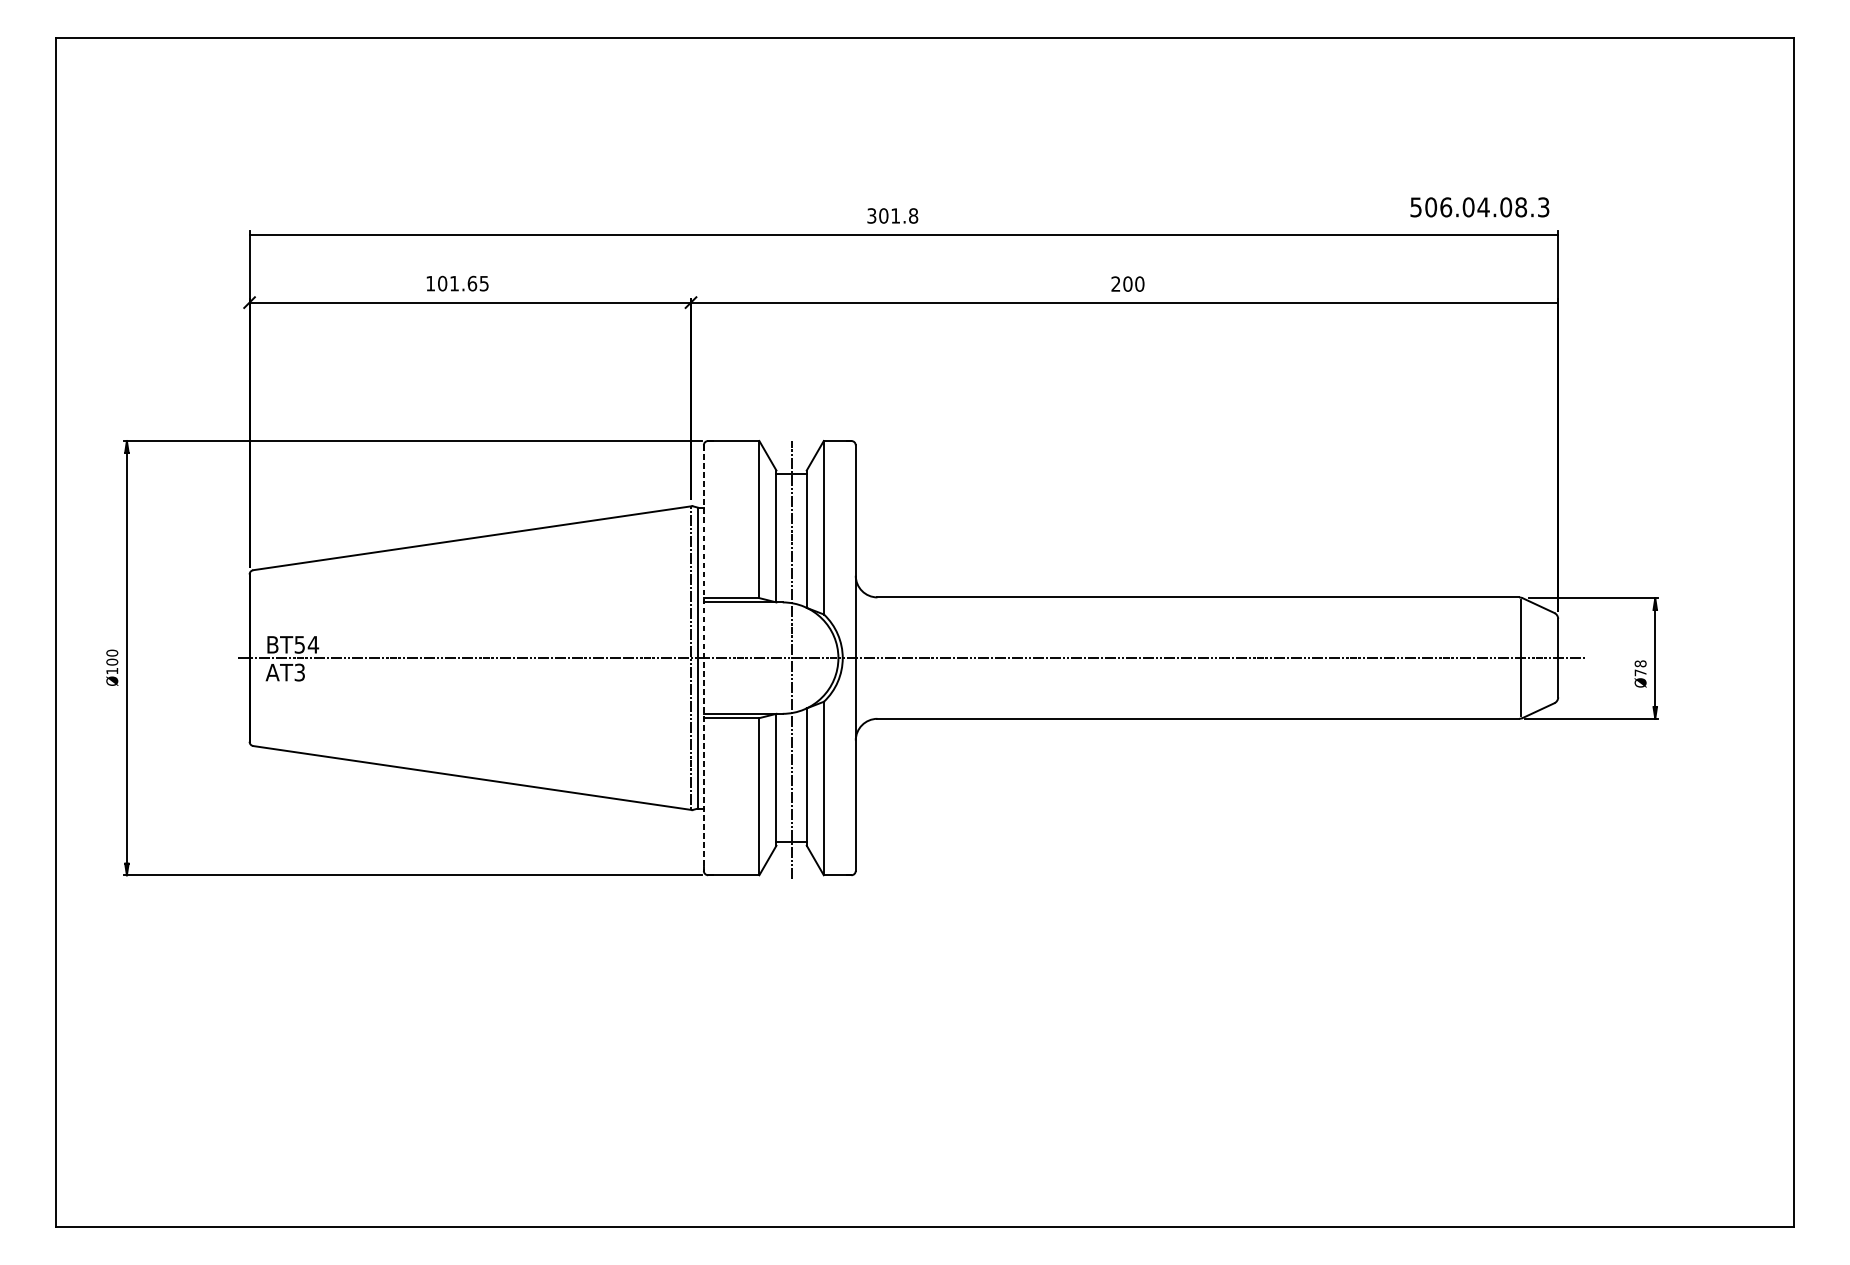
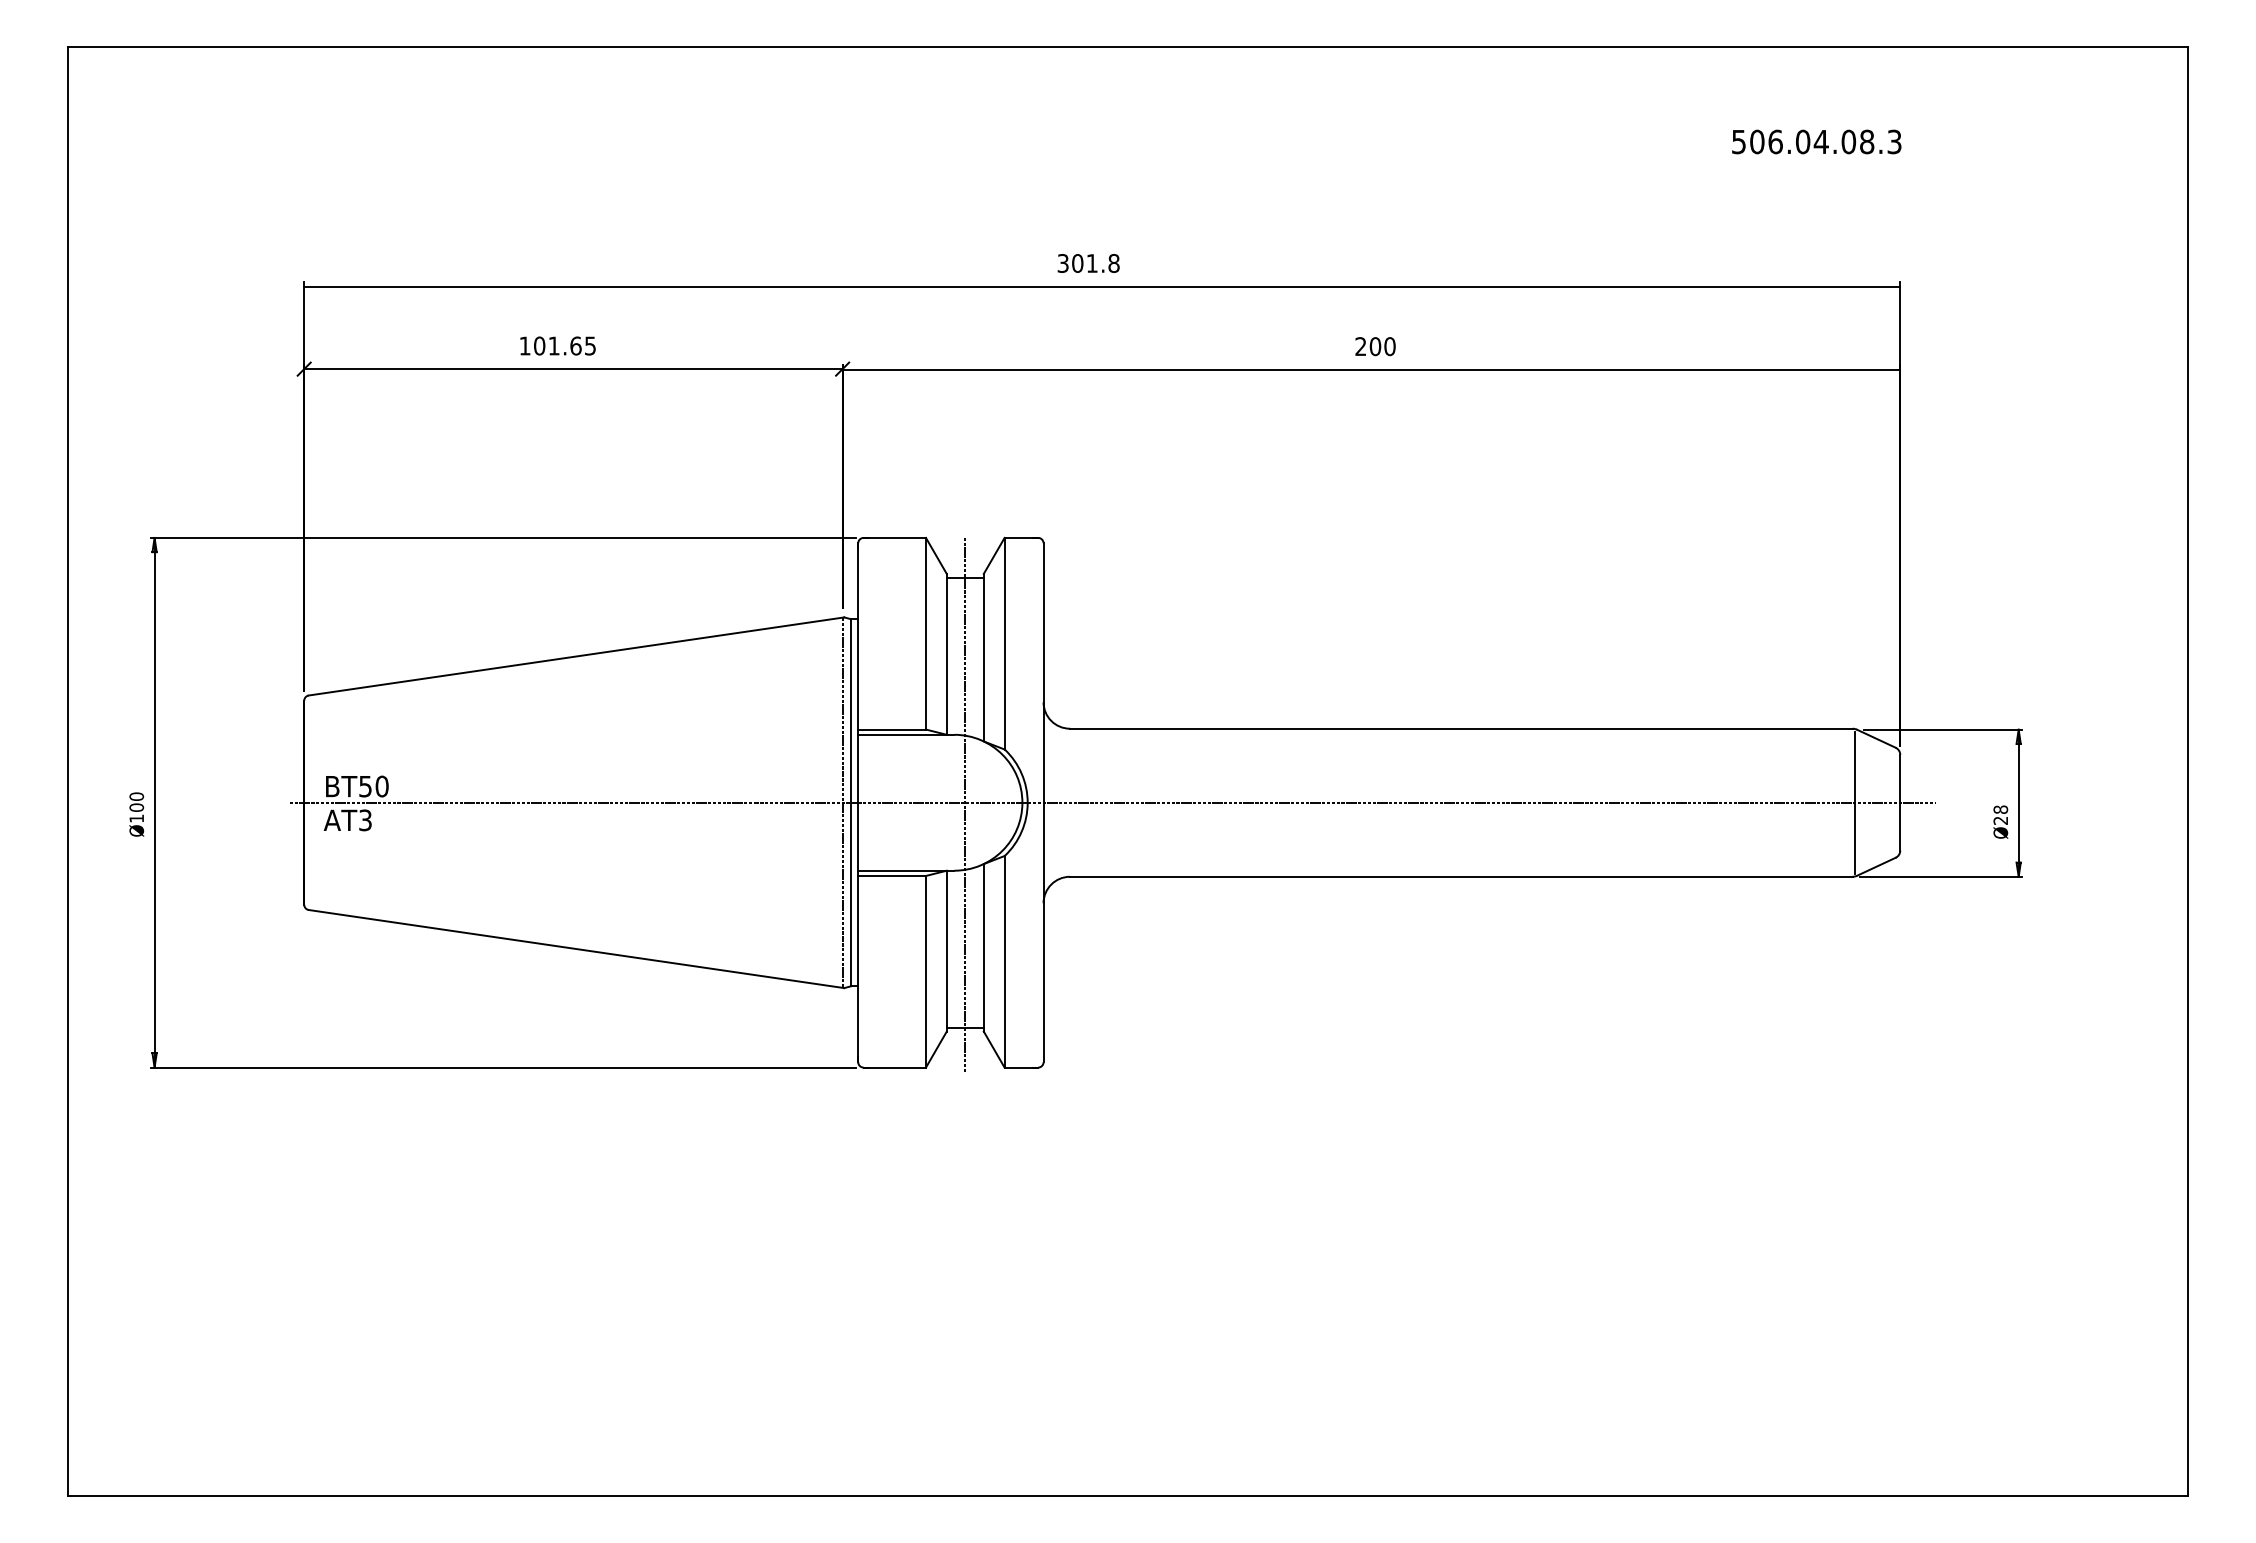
text: (1479, 206) -> (1816, 141), moved
text: (312, 644) -> (381, 786), BT54 -> BT50
line: (704, 657) -> (858, 802), dashed -> solid
text: (1640, 672) -> (2000, 820), Ø78 -> Ø28

